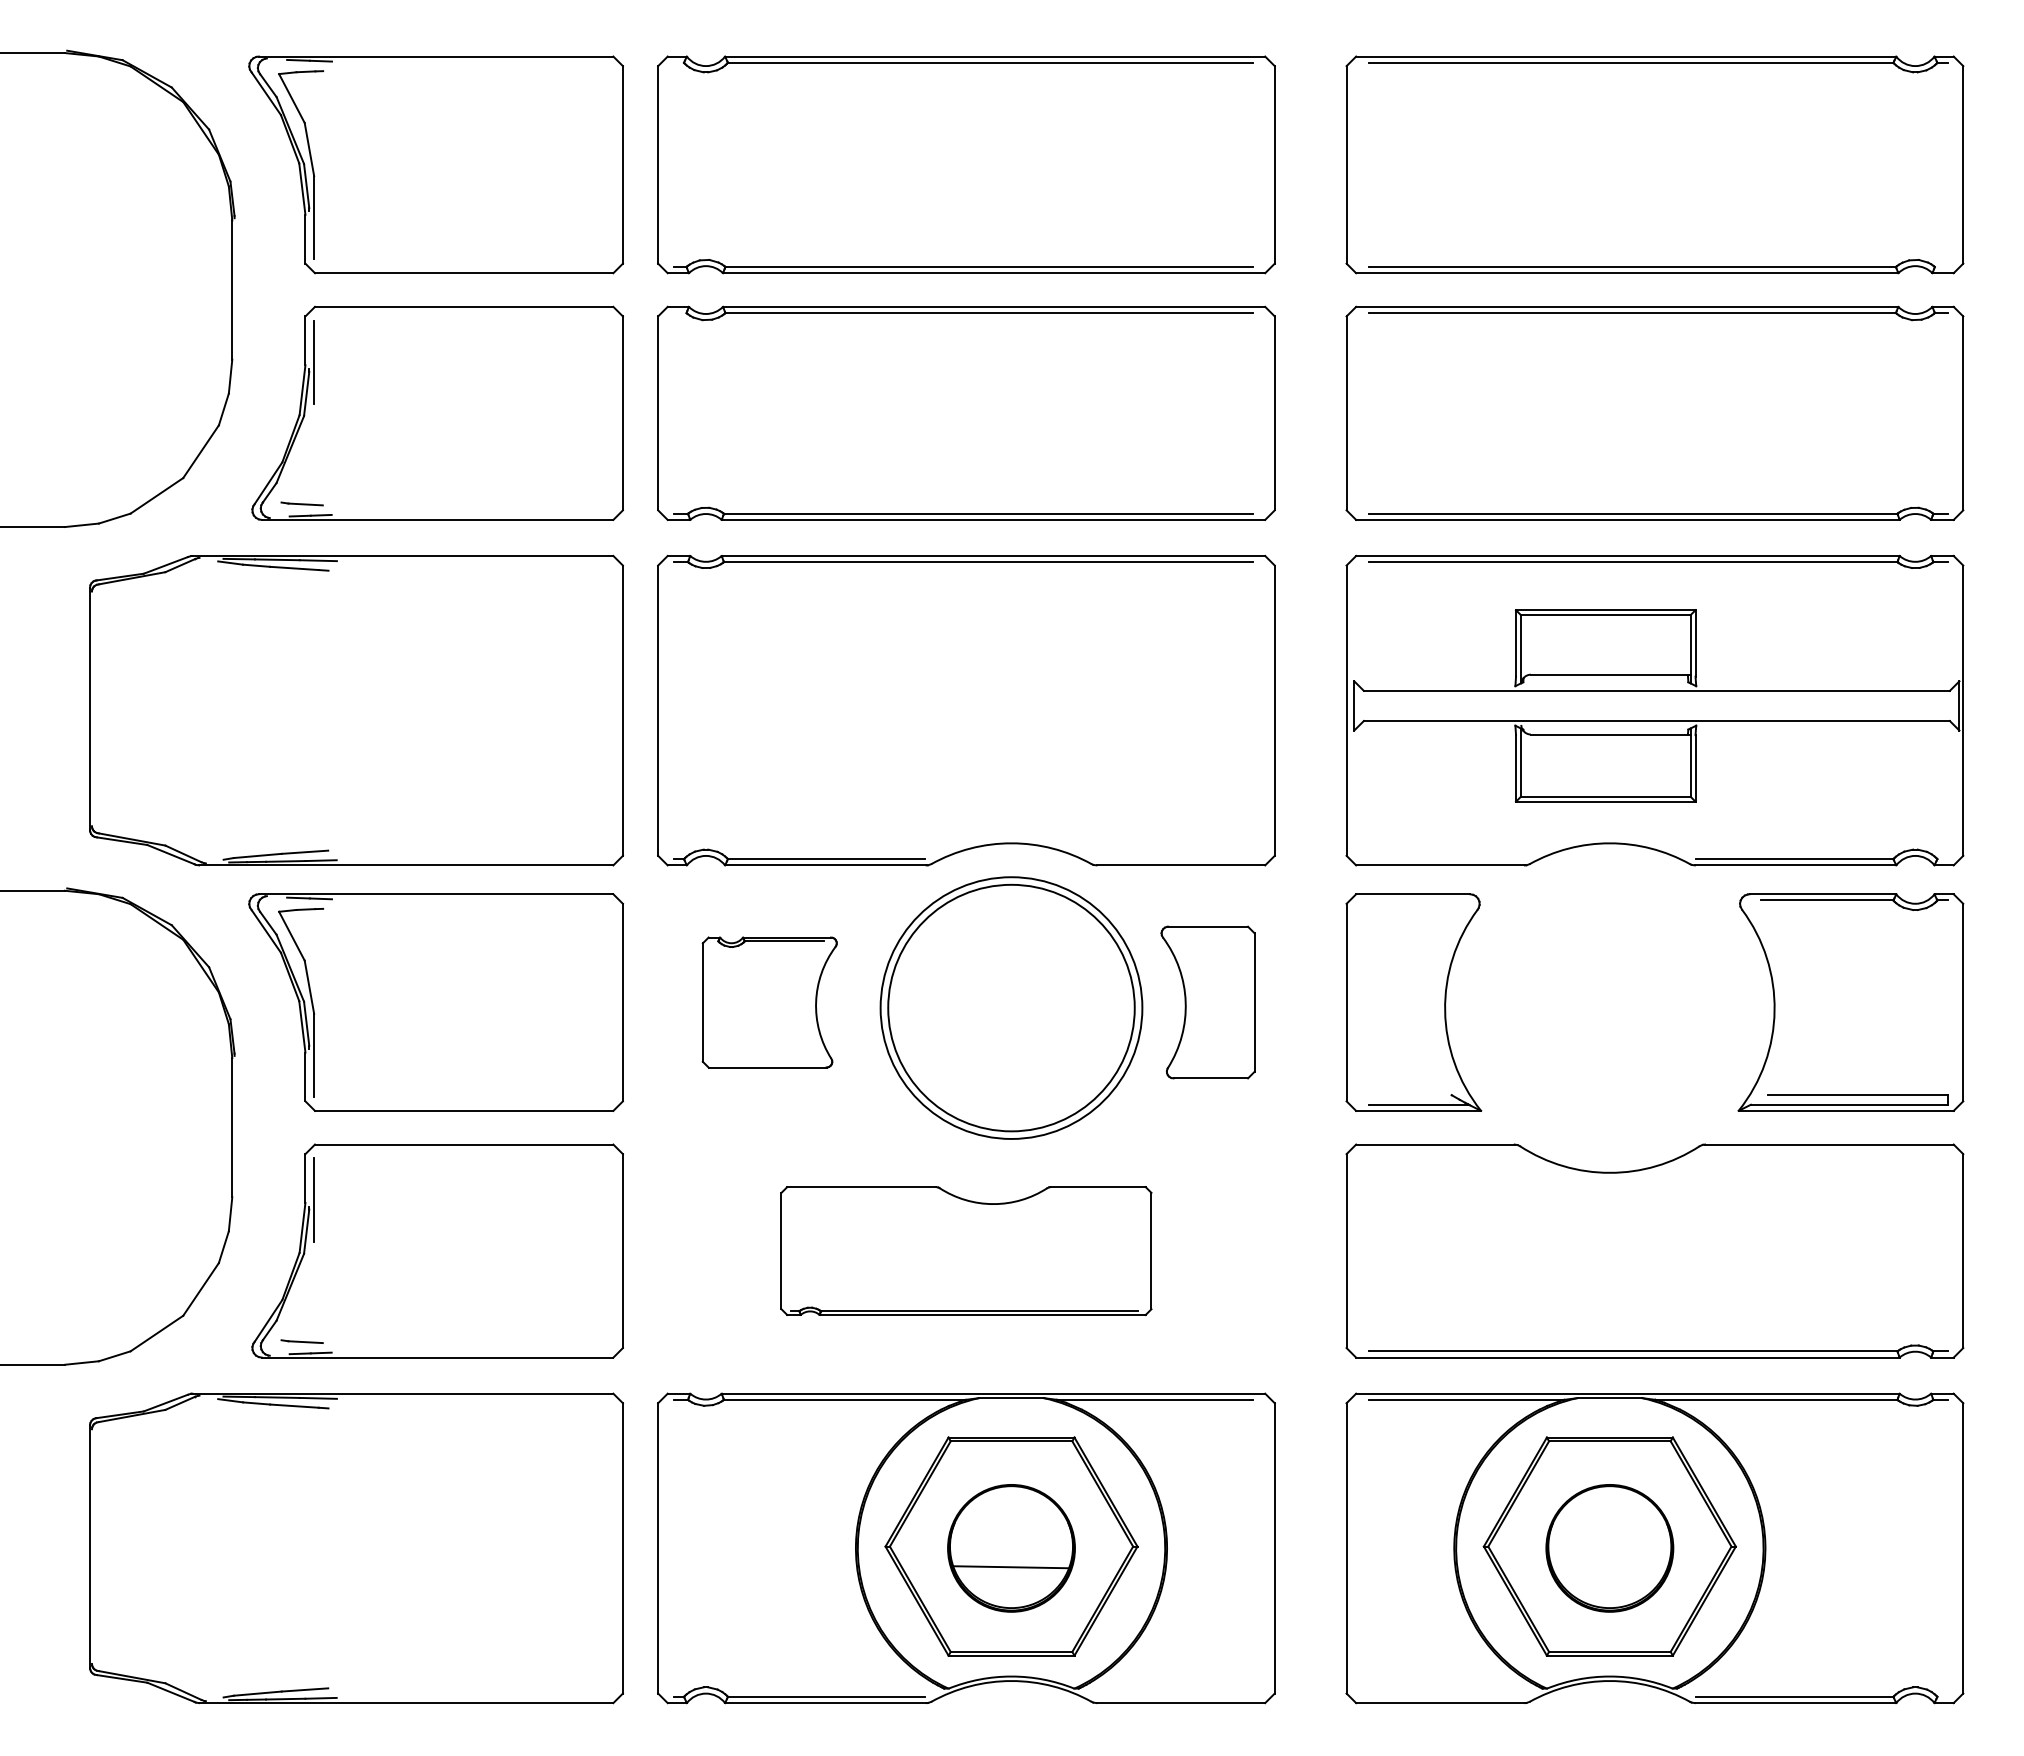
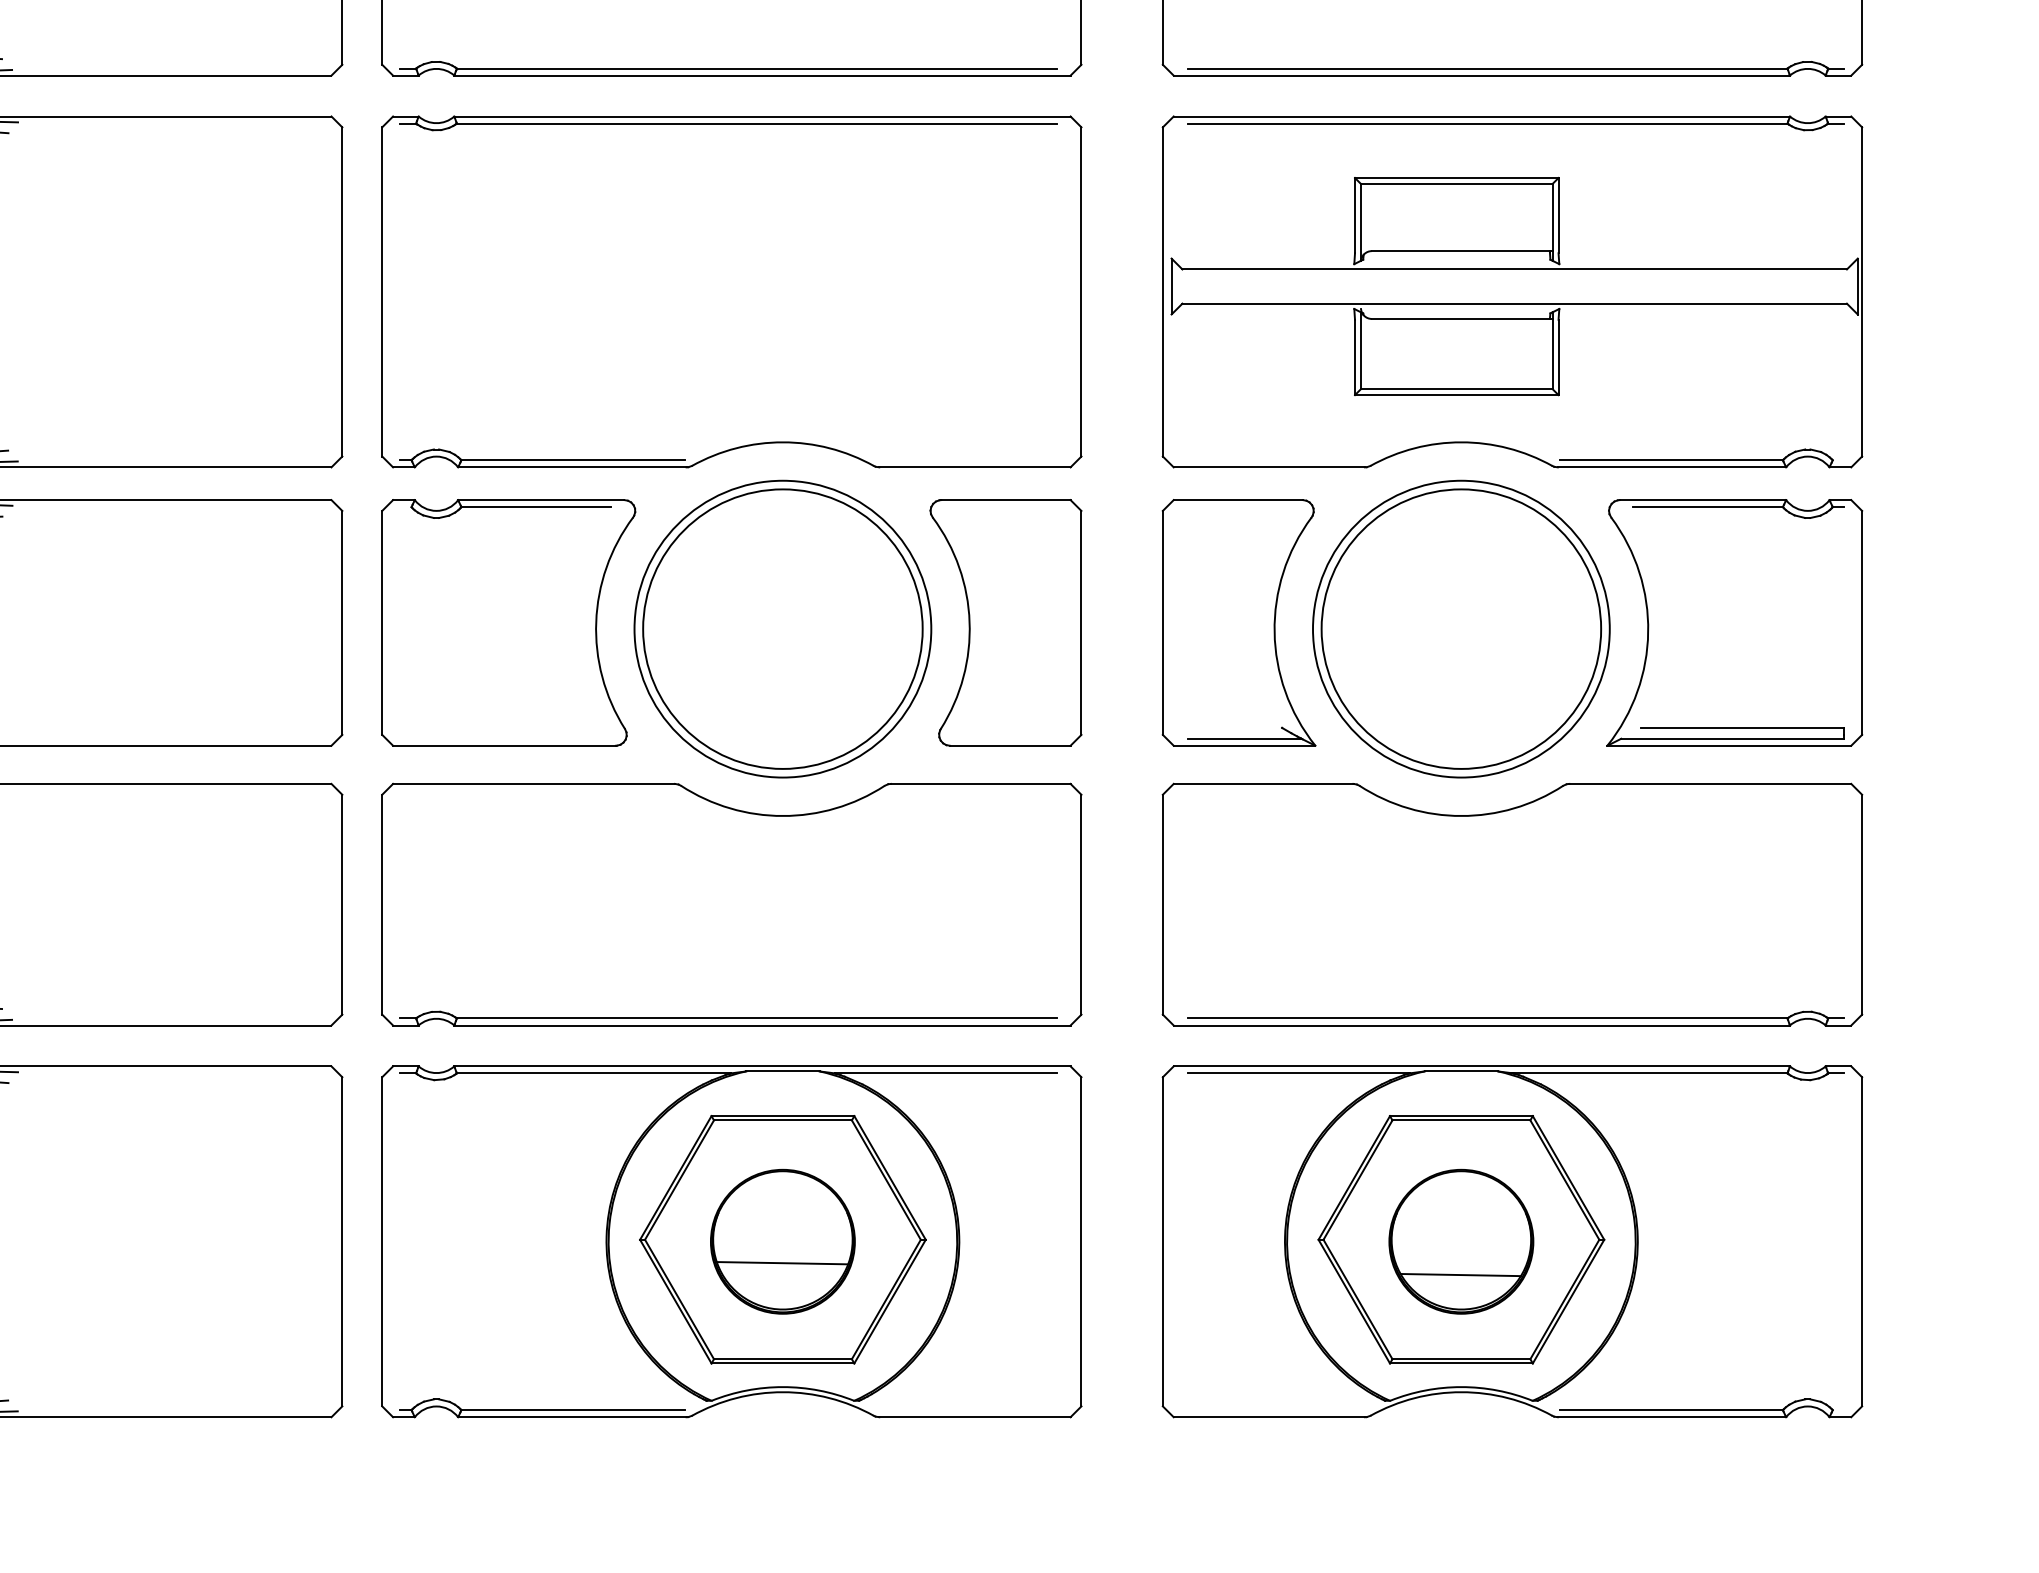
part: (769, 1002) -> (508, 622), size x1.67
part: (1207, 1002) -> (1005, 622), size x1.43
part: (1609, 1007) -> (1460, 628), added
part: (966, 1250) -> (731, 904), size x1.67
line: (1609, 1577) -> (1460, 1274), added

